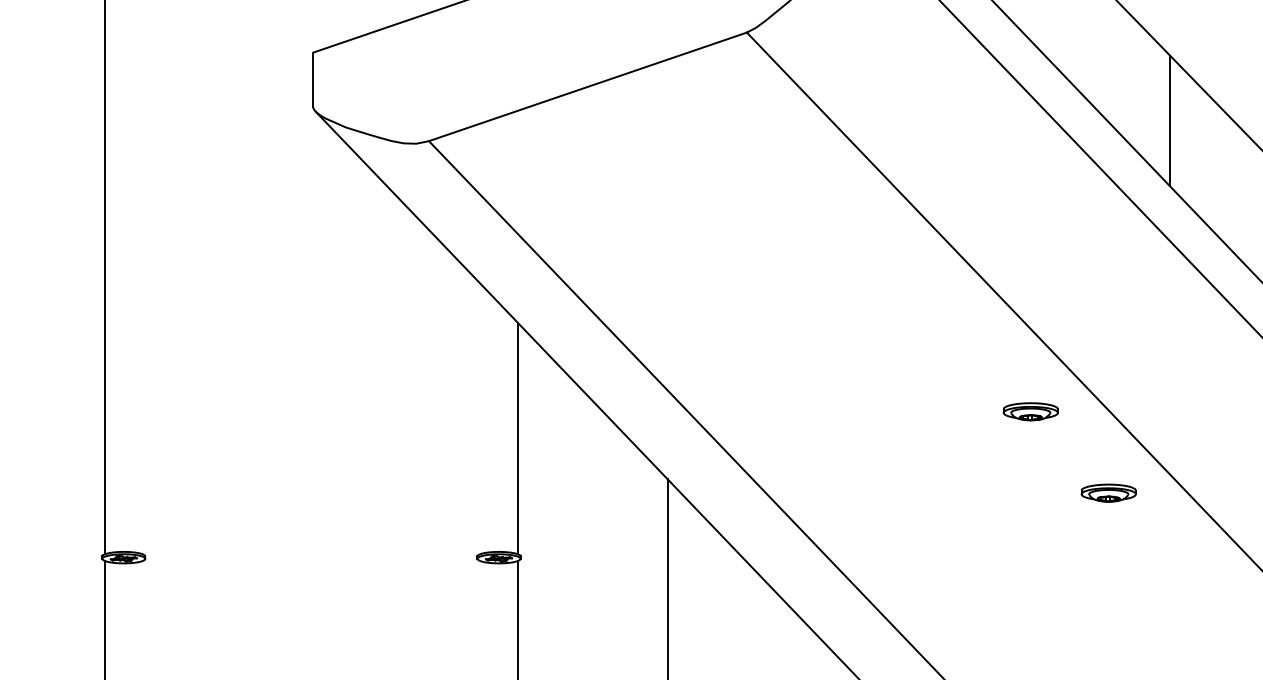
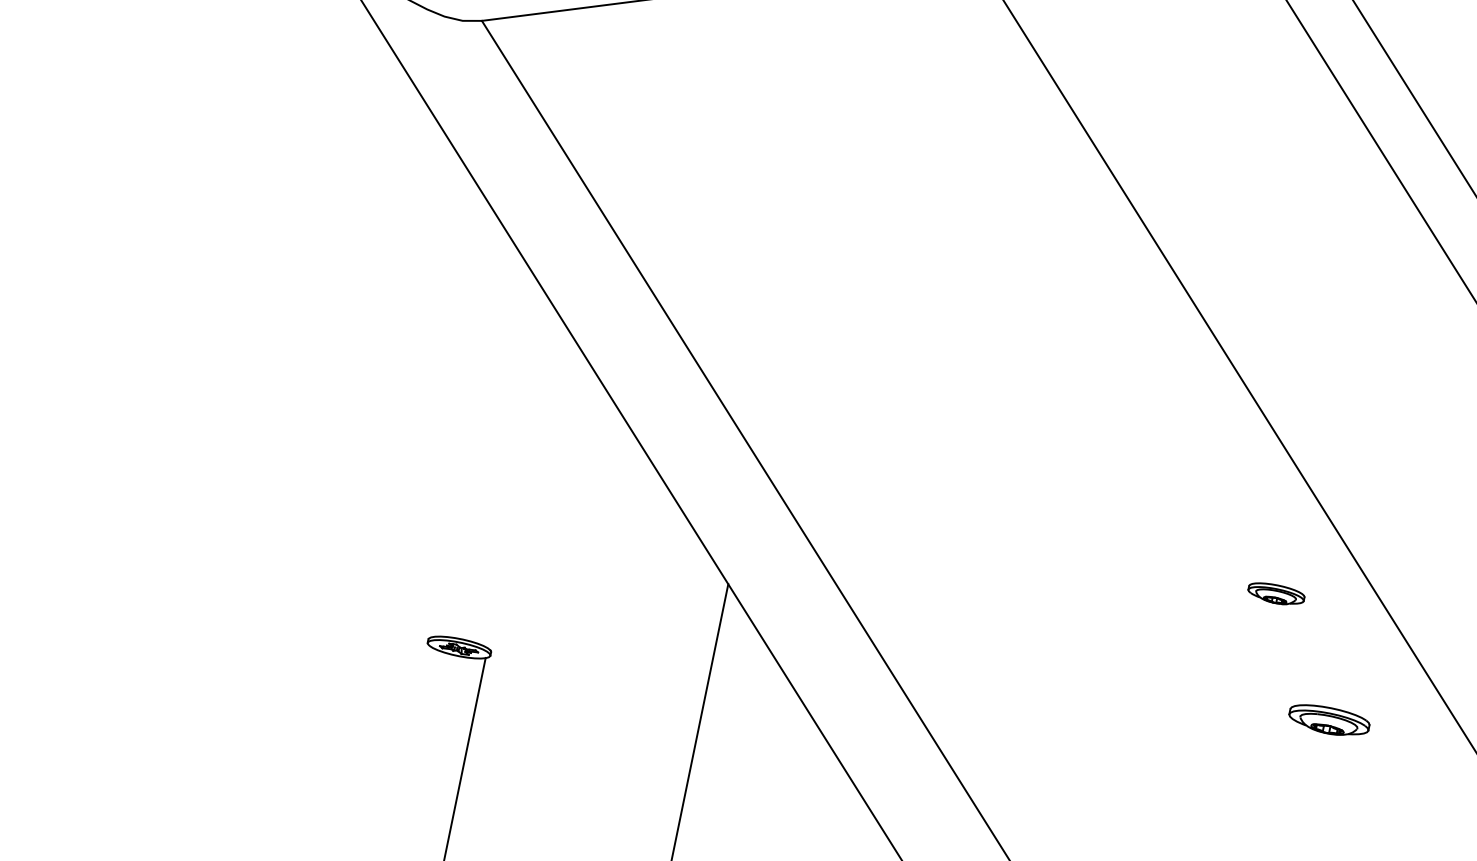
part: (1030, 411) -> (1276, 593), size x0.7
line: (517, 438) -> (521, 479), removed
part: (1108, 492) -> (1329, 719), moved

